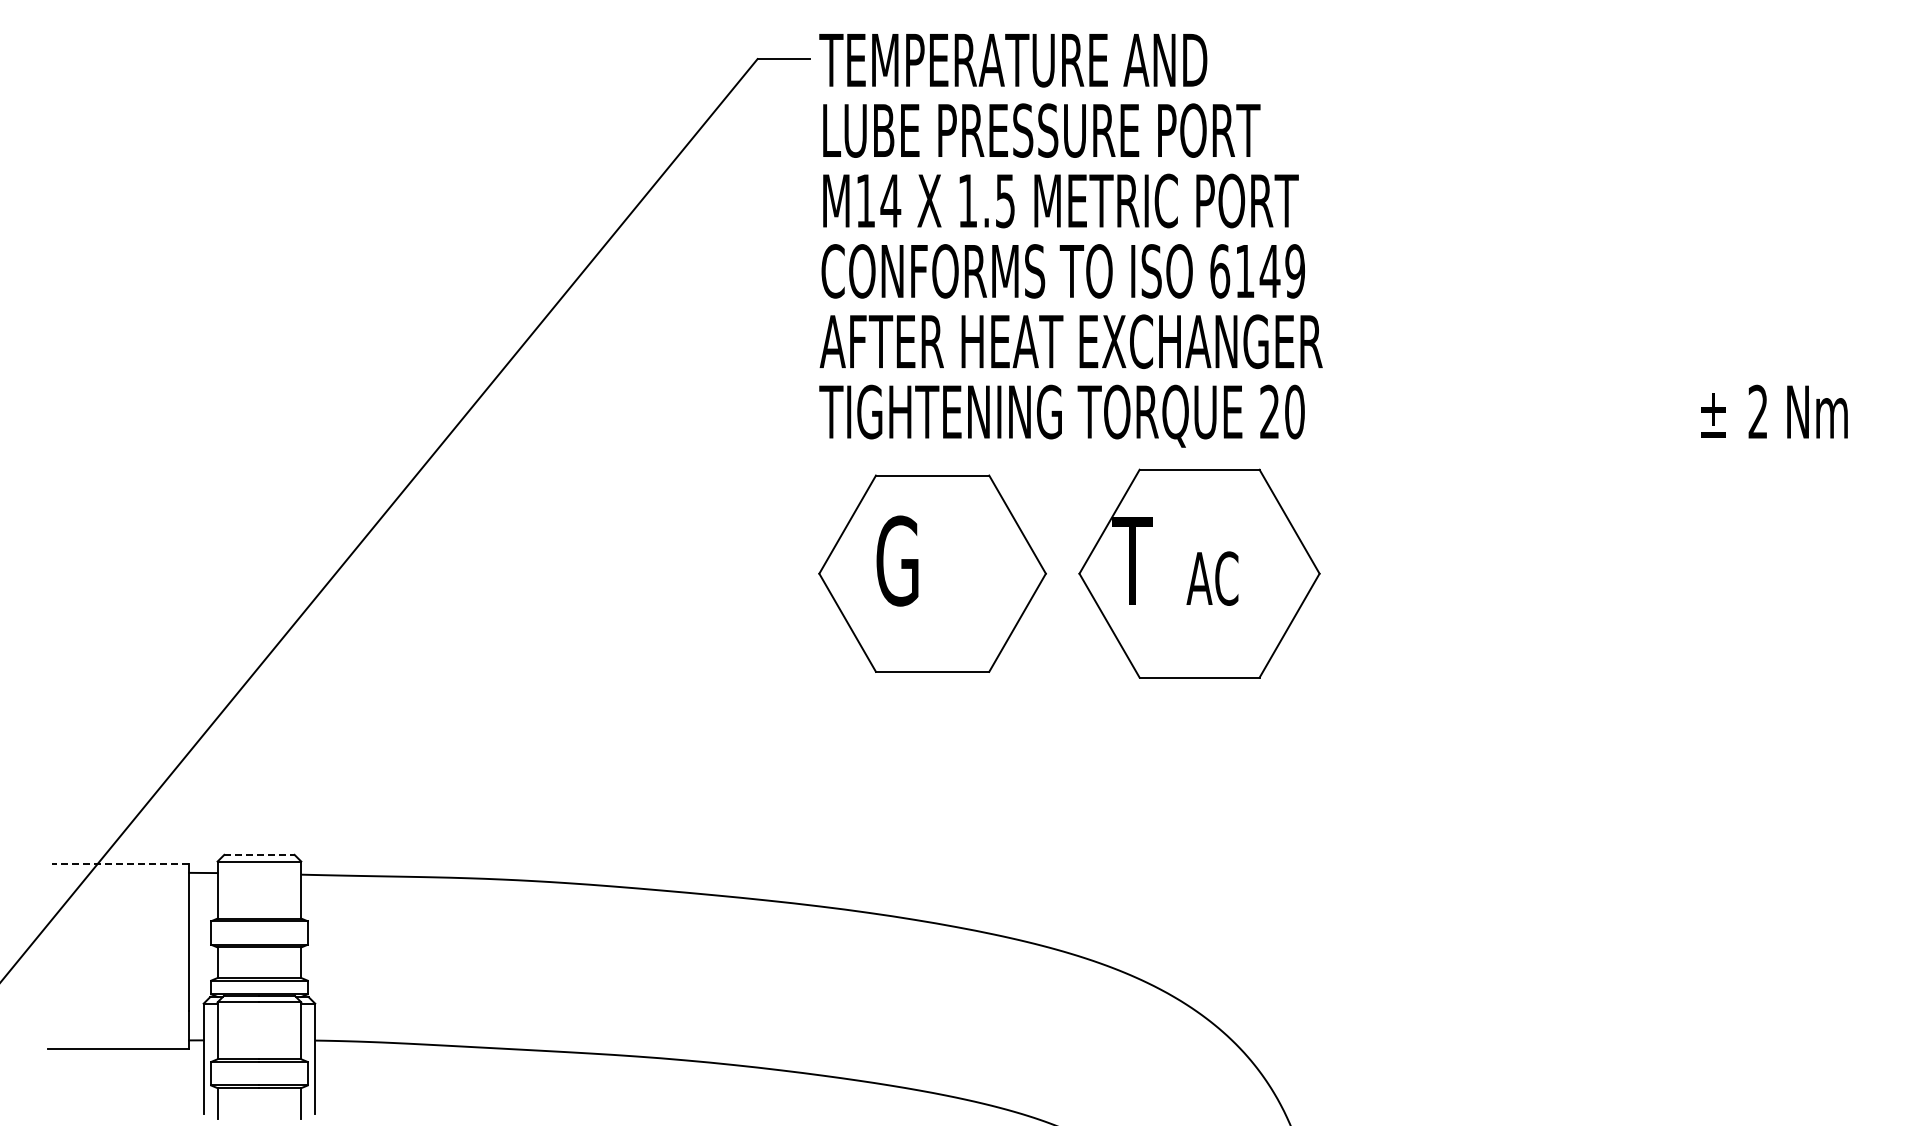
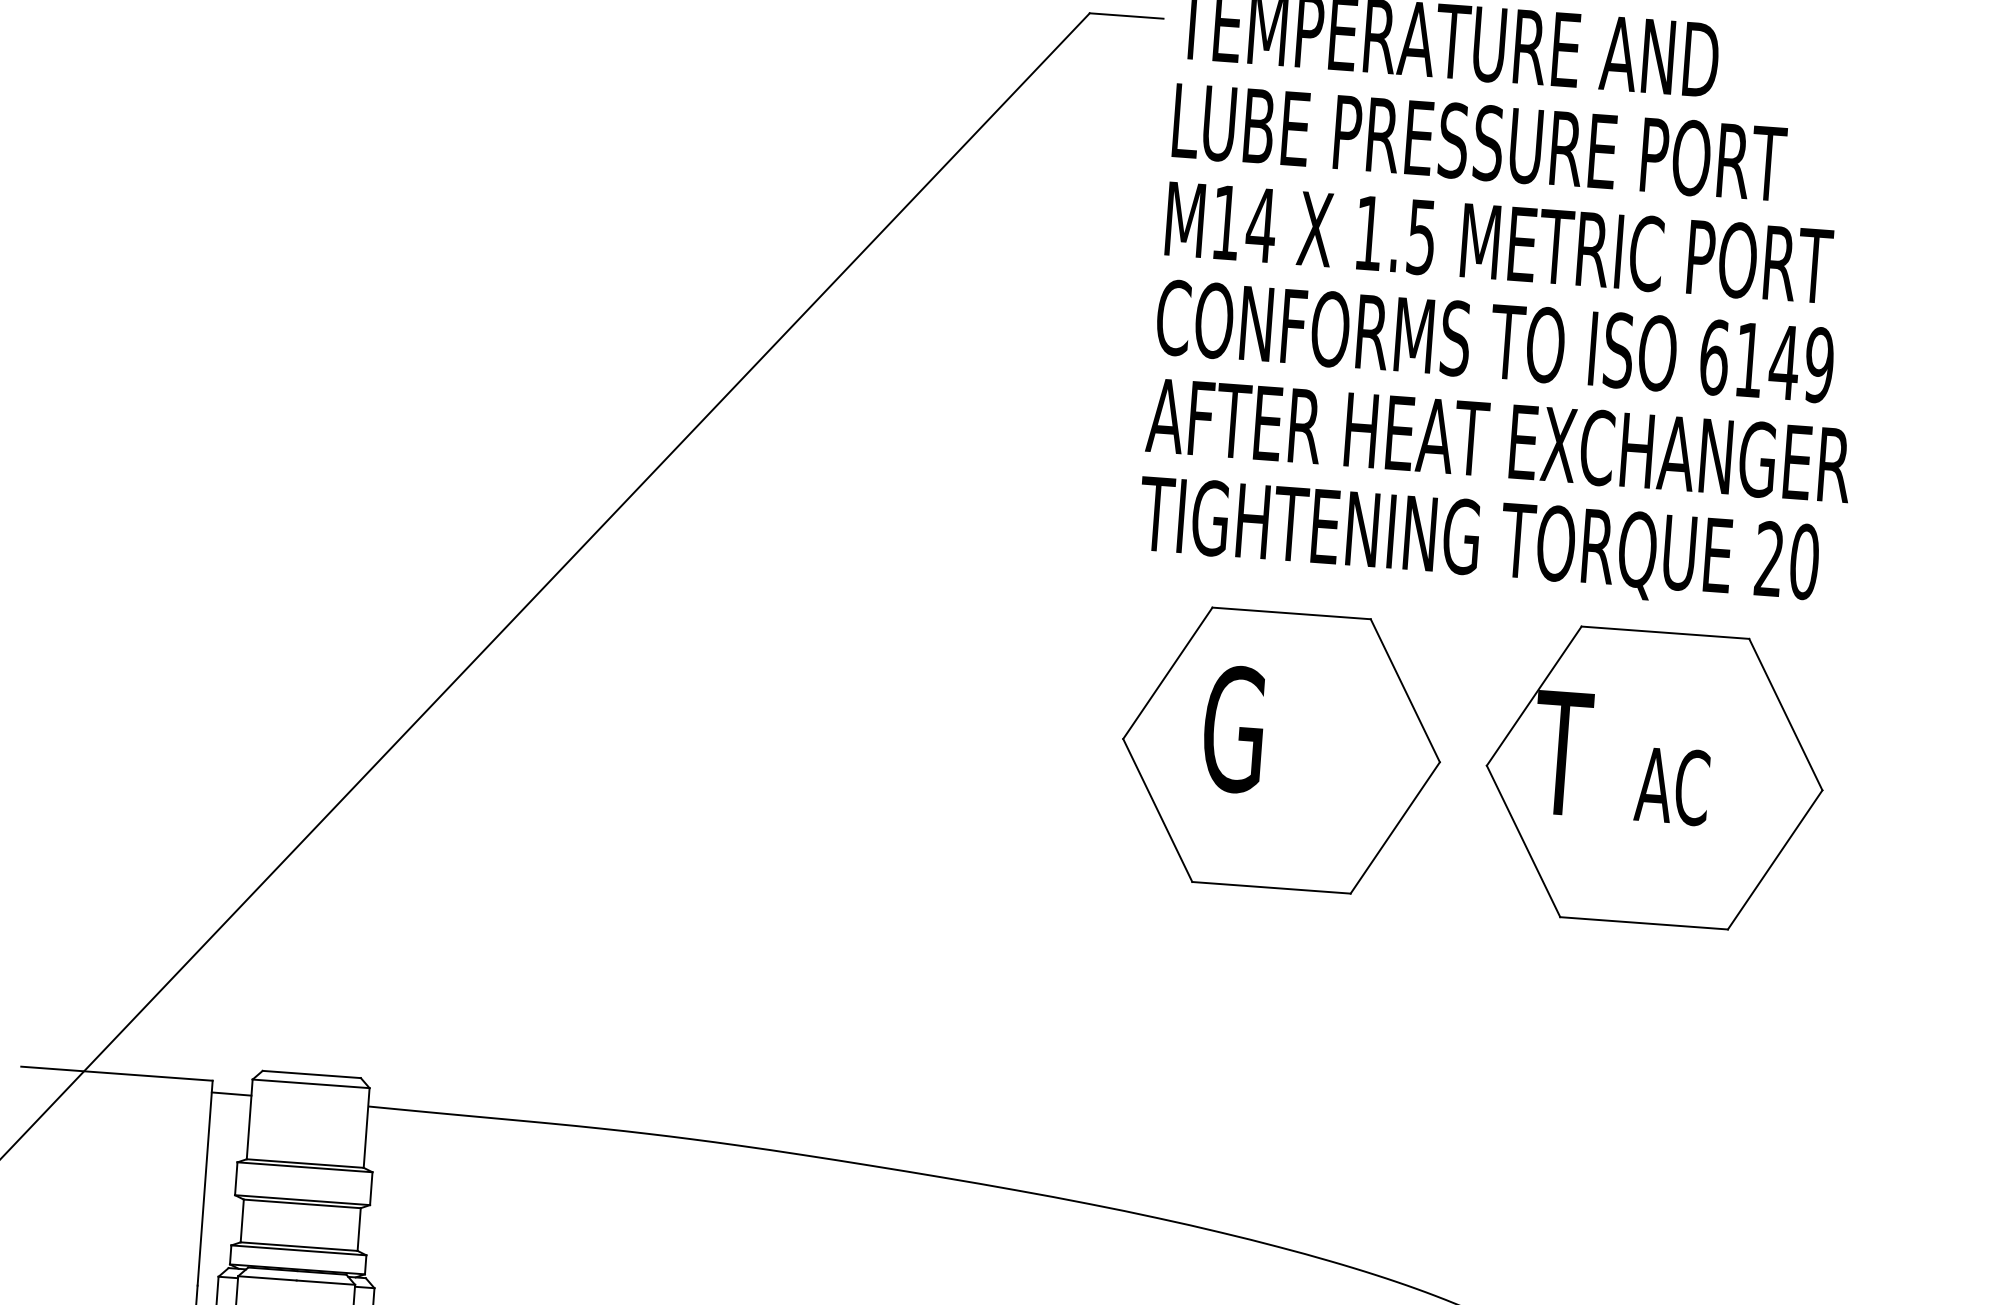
line: (259, 854) -> (311, 1073), dashed -> solid
line: (120, 864) -> (116, 1073), dashed -> solid

